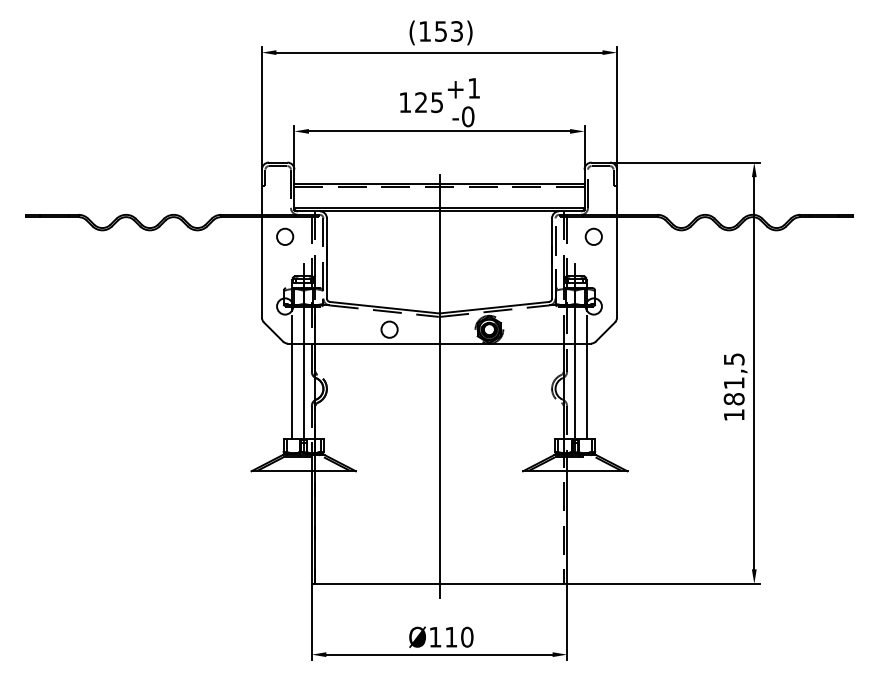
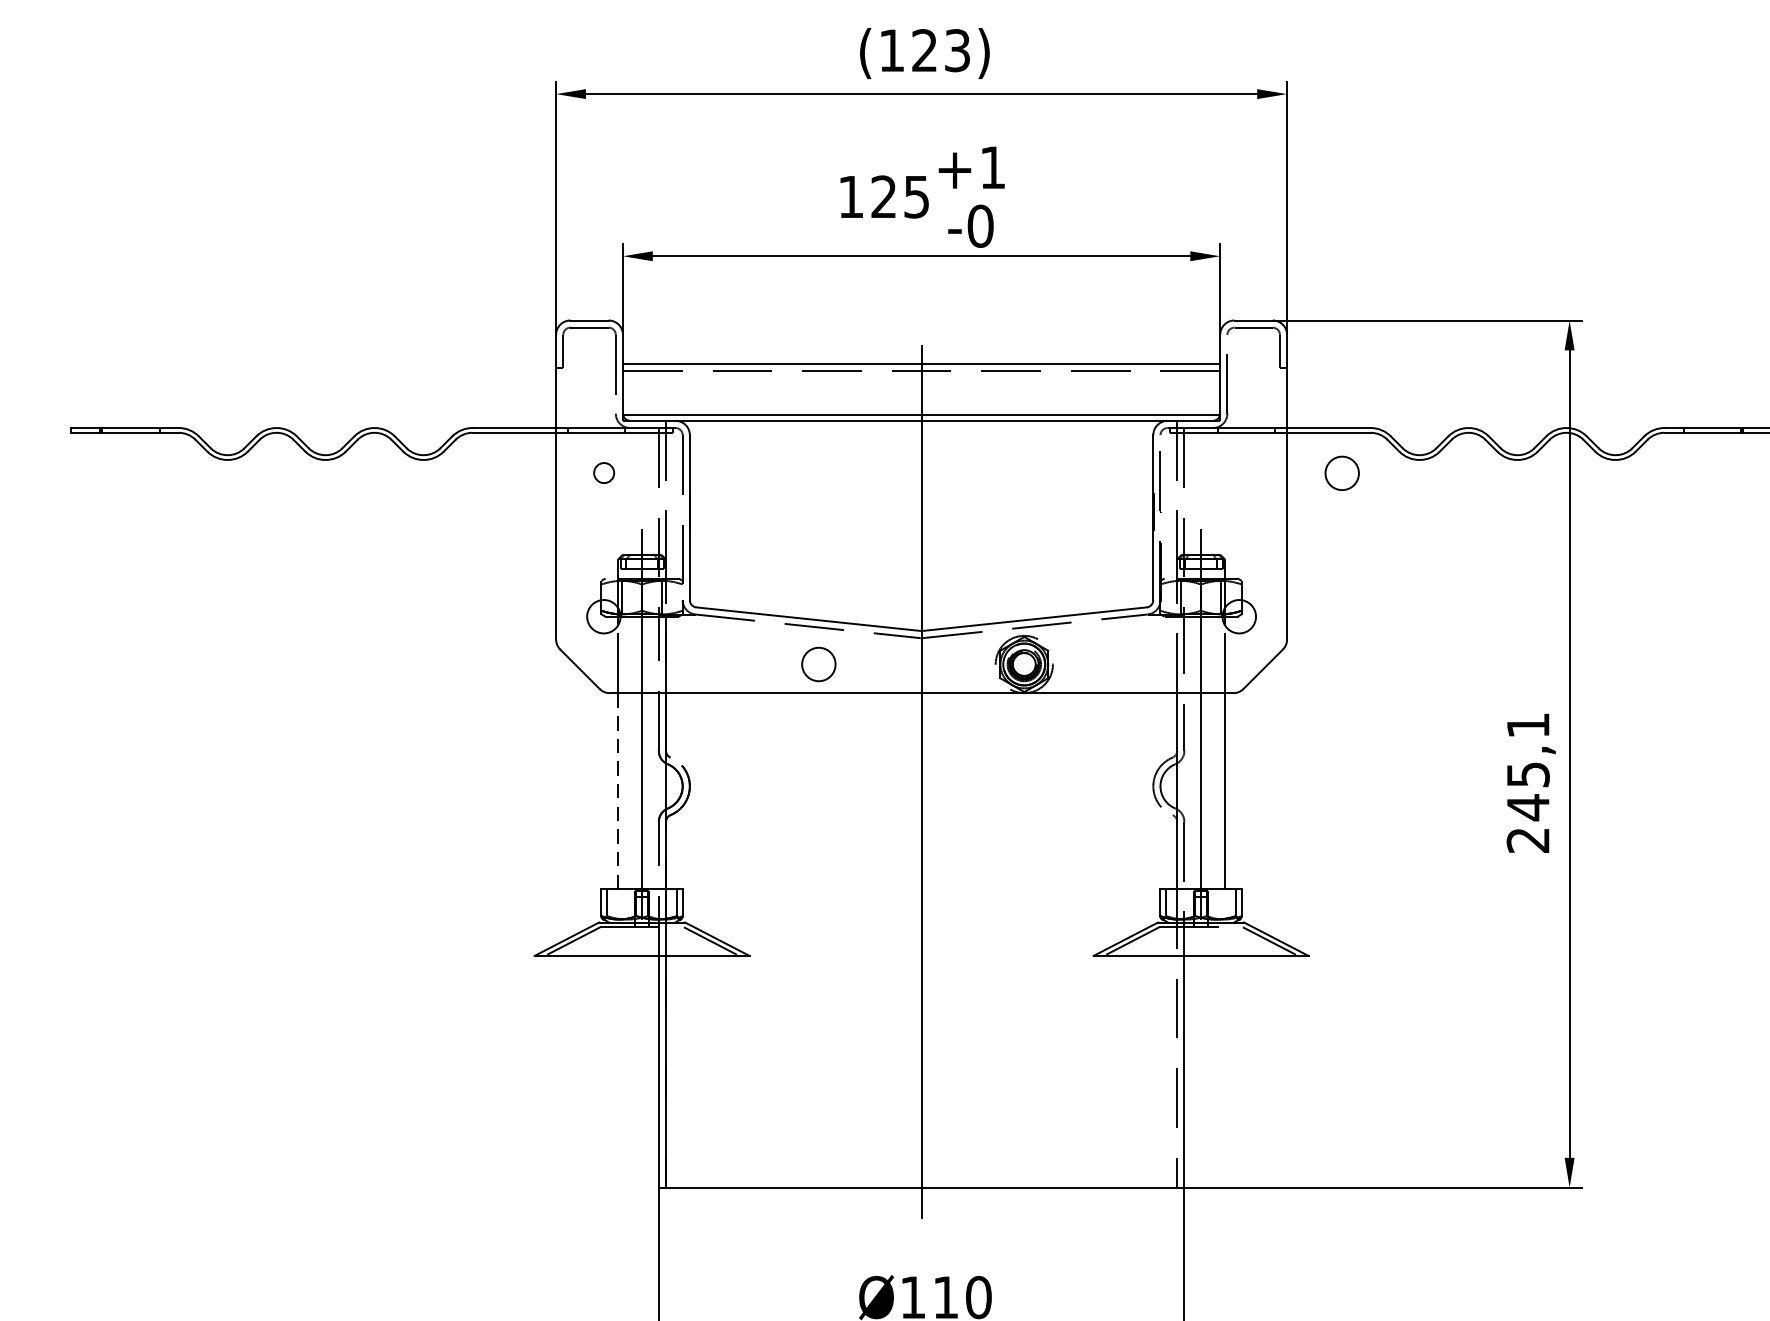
text: (440, 31) -> (923, 50), 153 -> 123
circle: (285, 236) -> (604, 472), size x0.6
circle: (593, 236) -> (1341, 472), moved
text: (733, 387) -> (1526, 783), 181,5 -> 245,1
line: (292, 391) -> (619, 791), solid -> dashed

